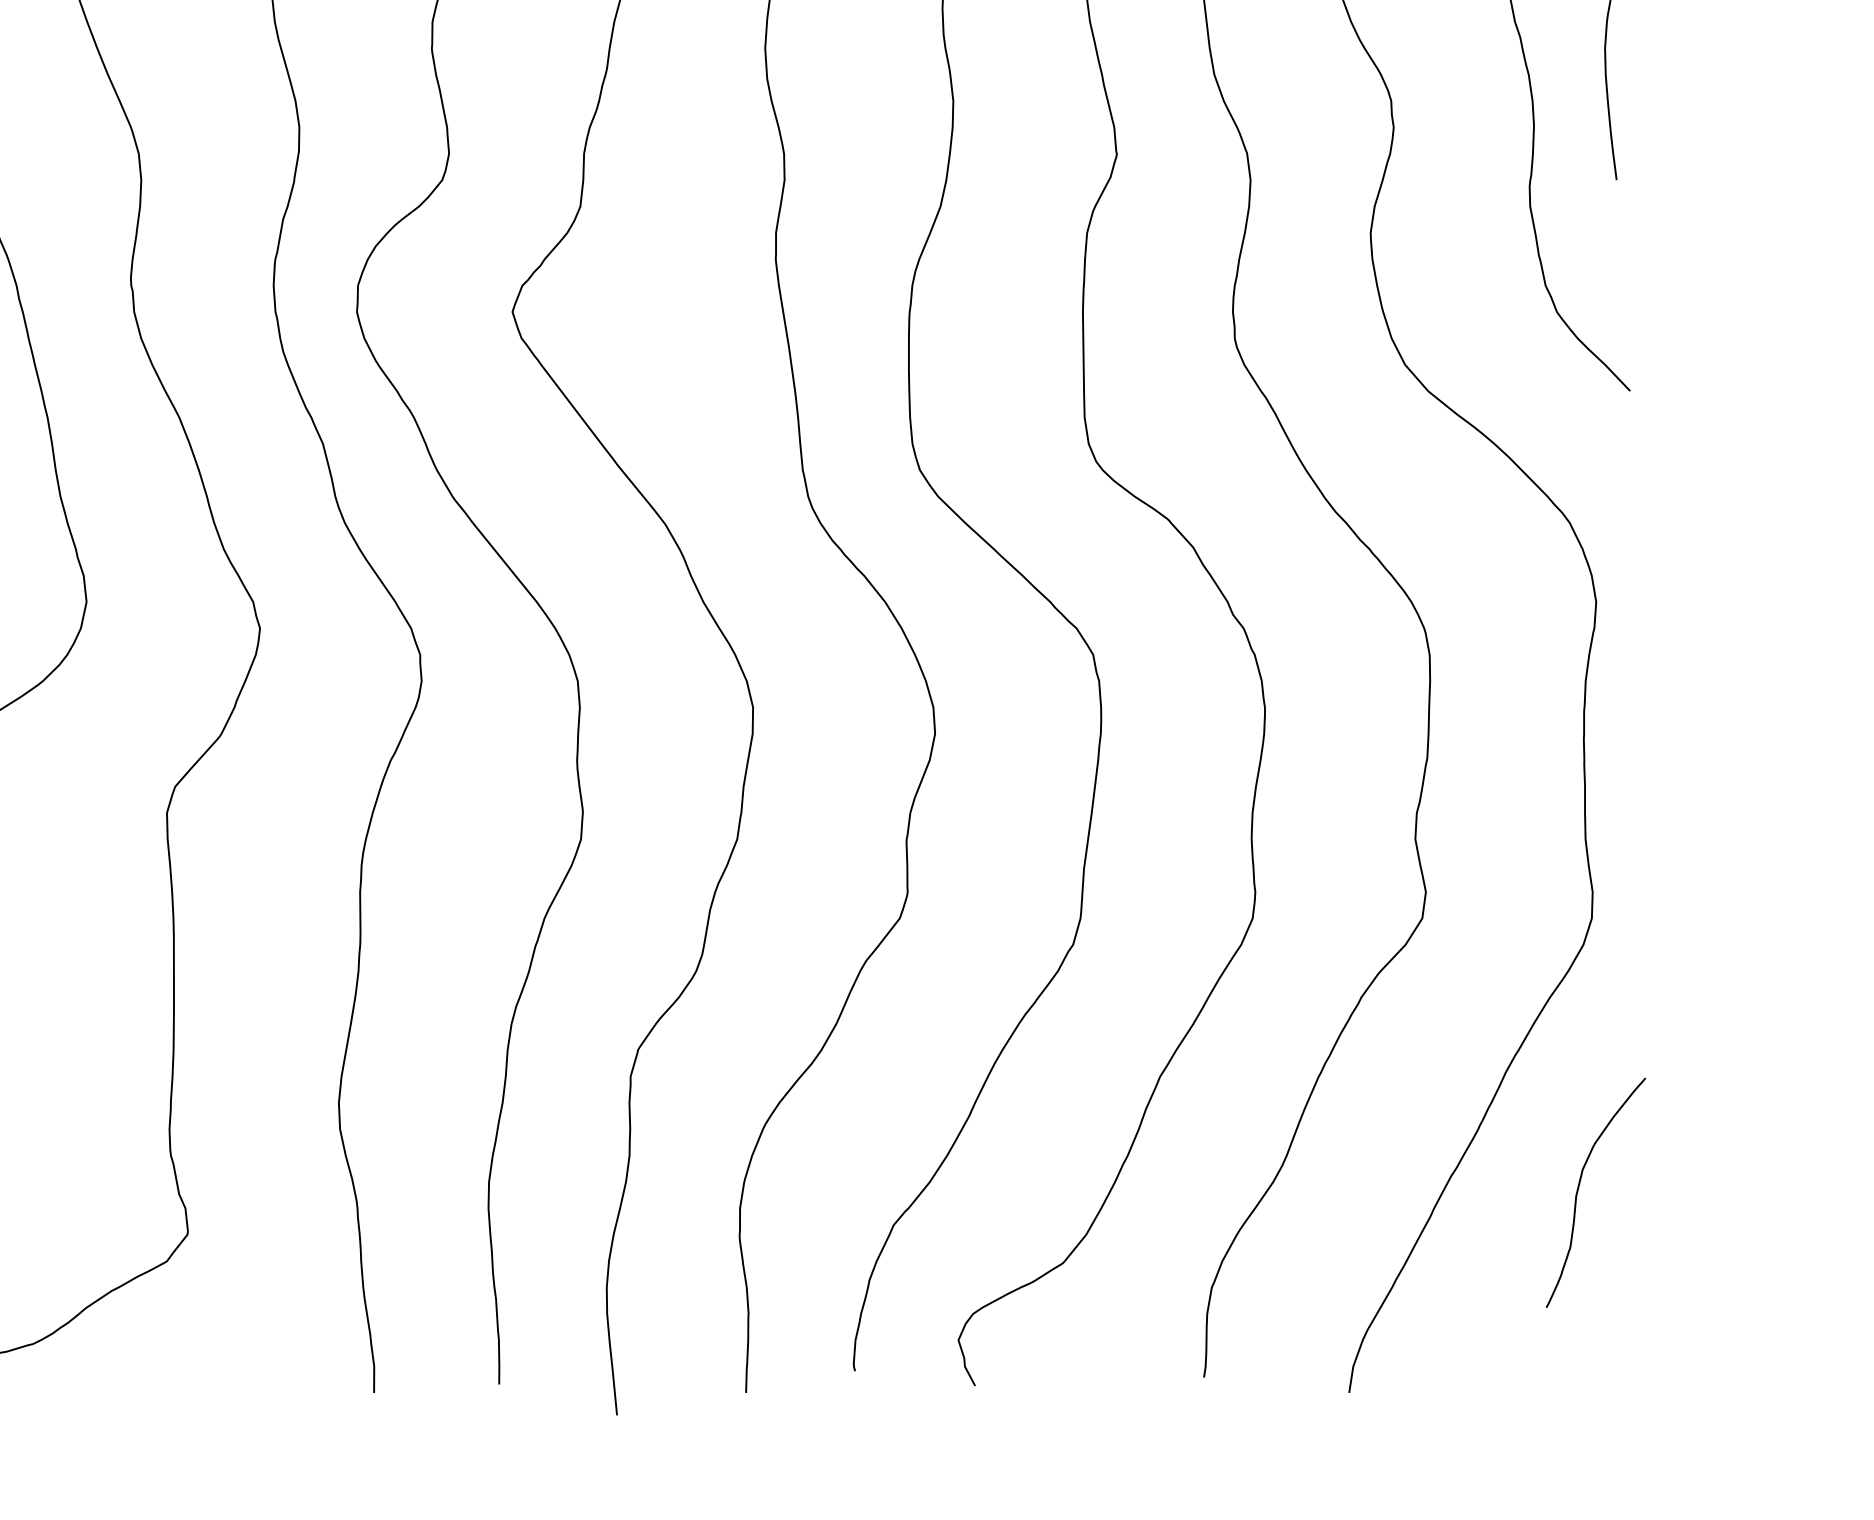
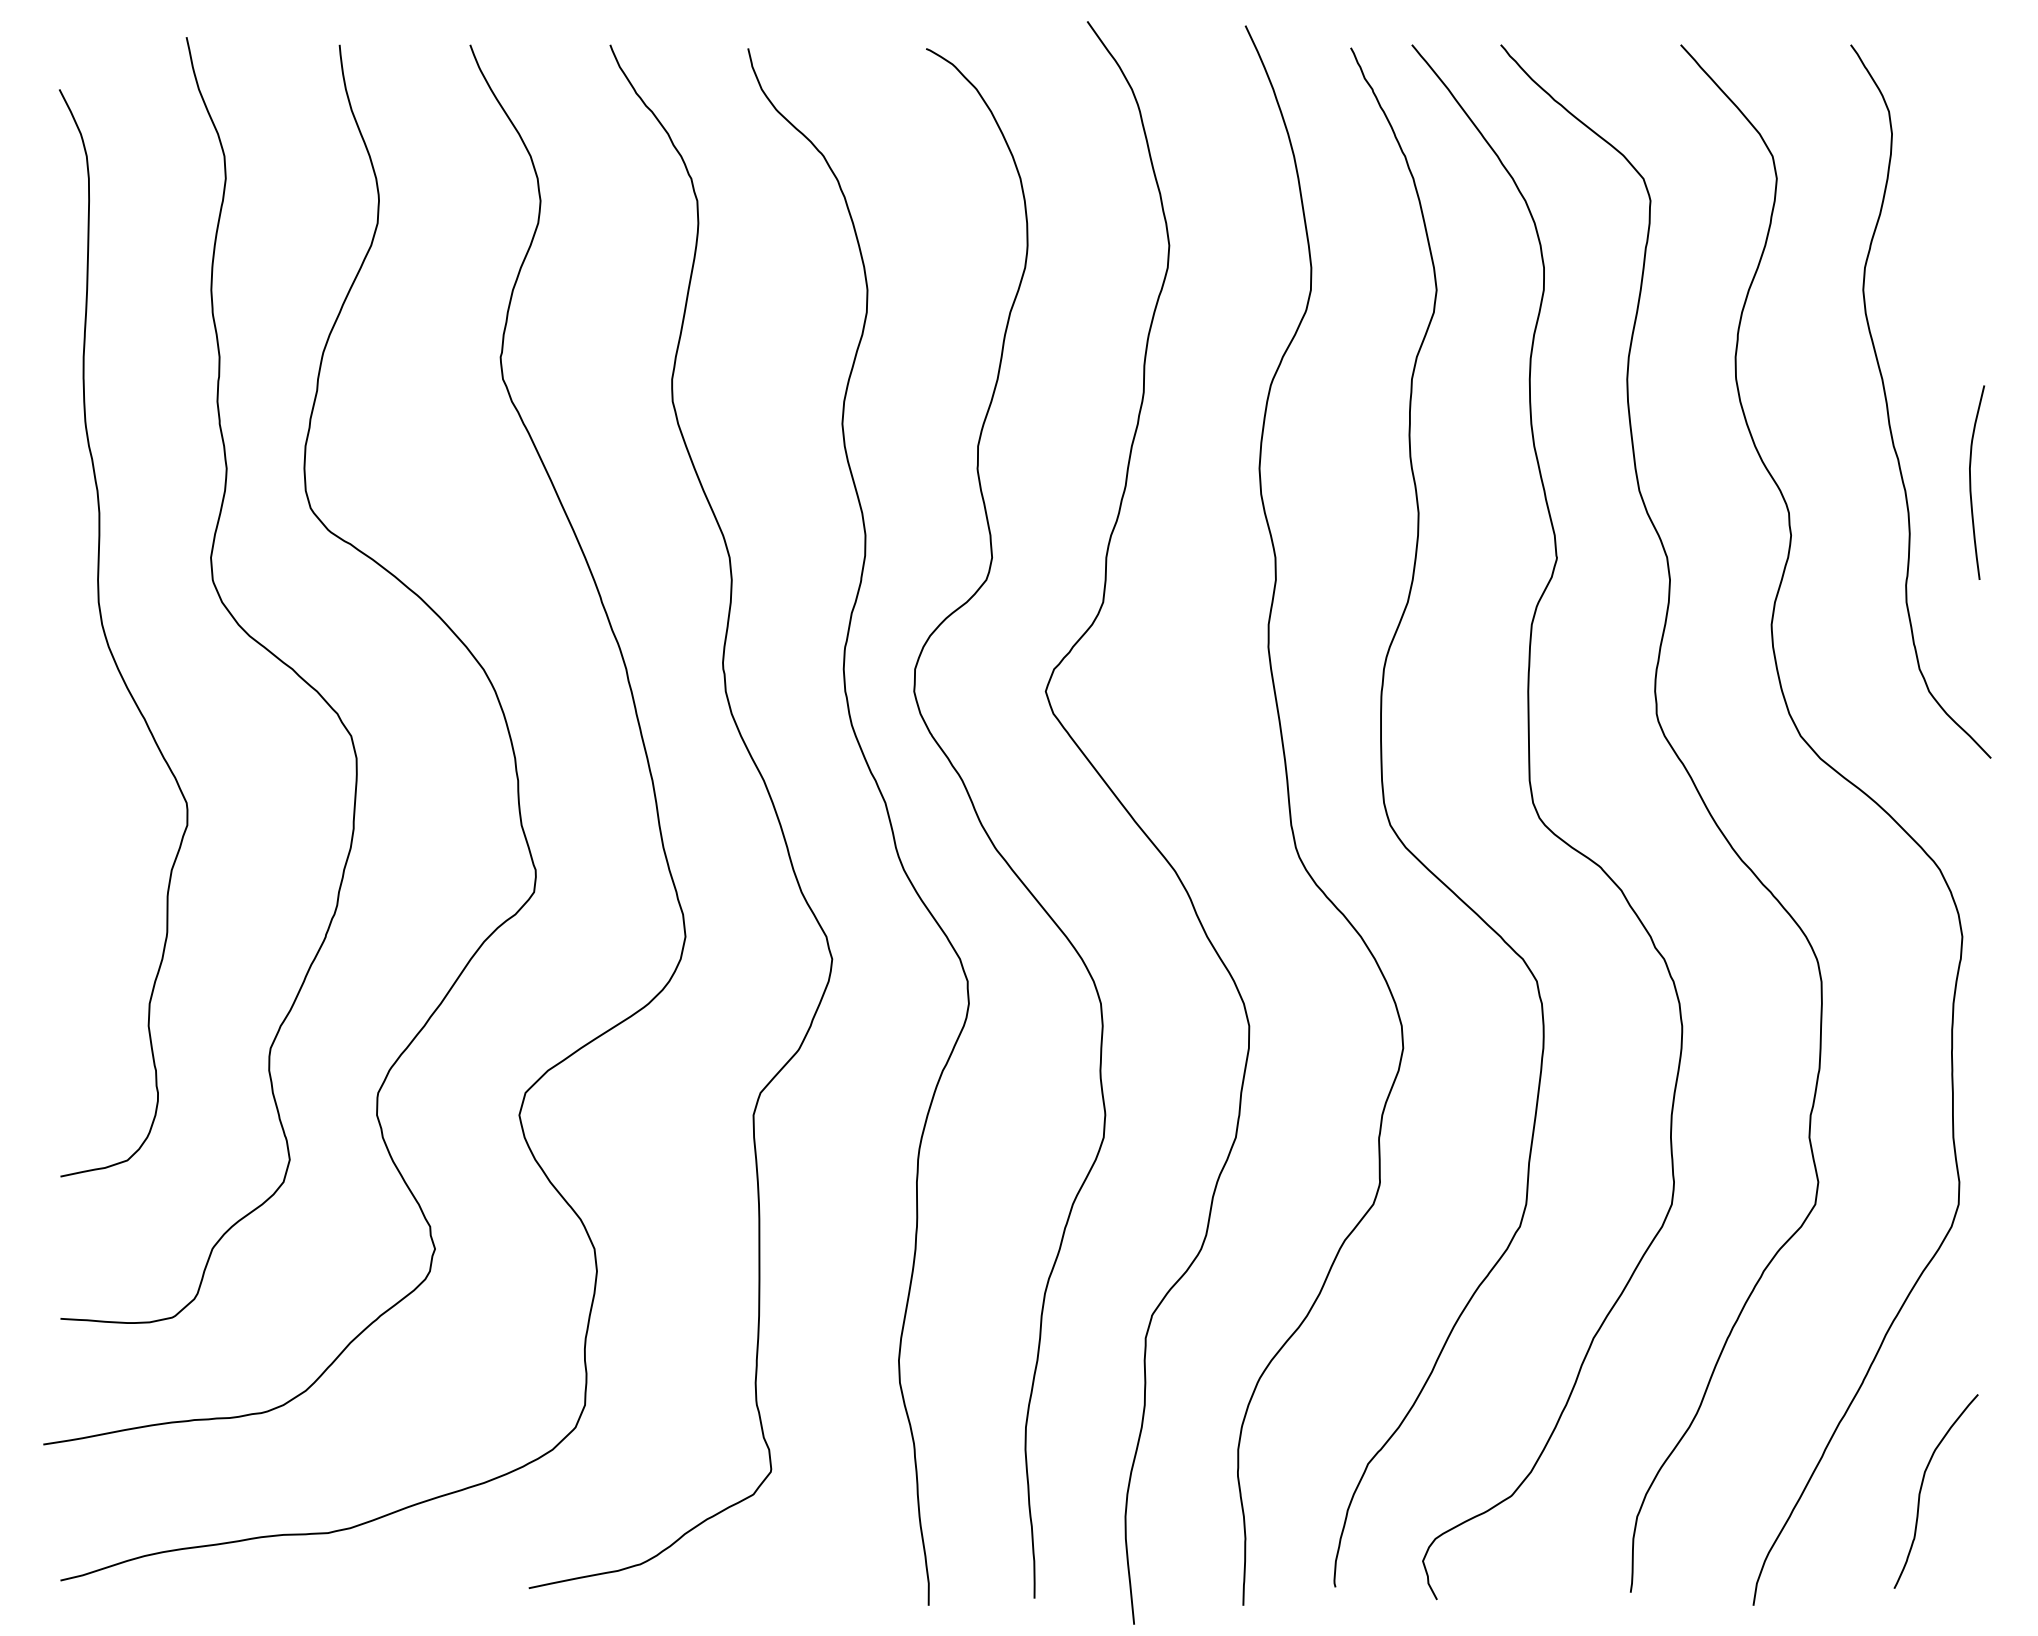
curve: (1579, 1188) -> (1922, 1487), moved

